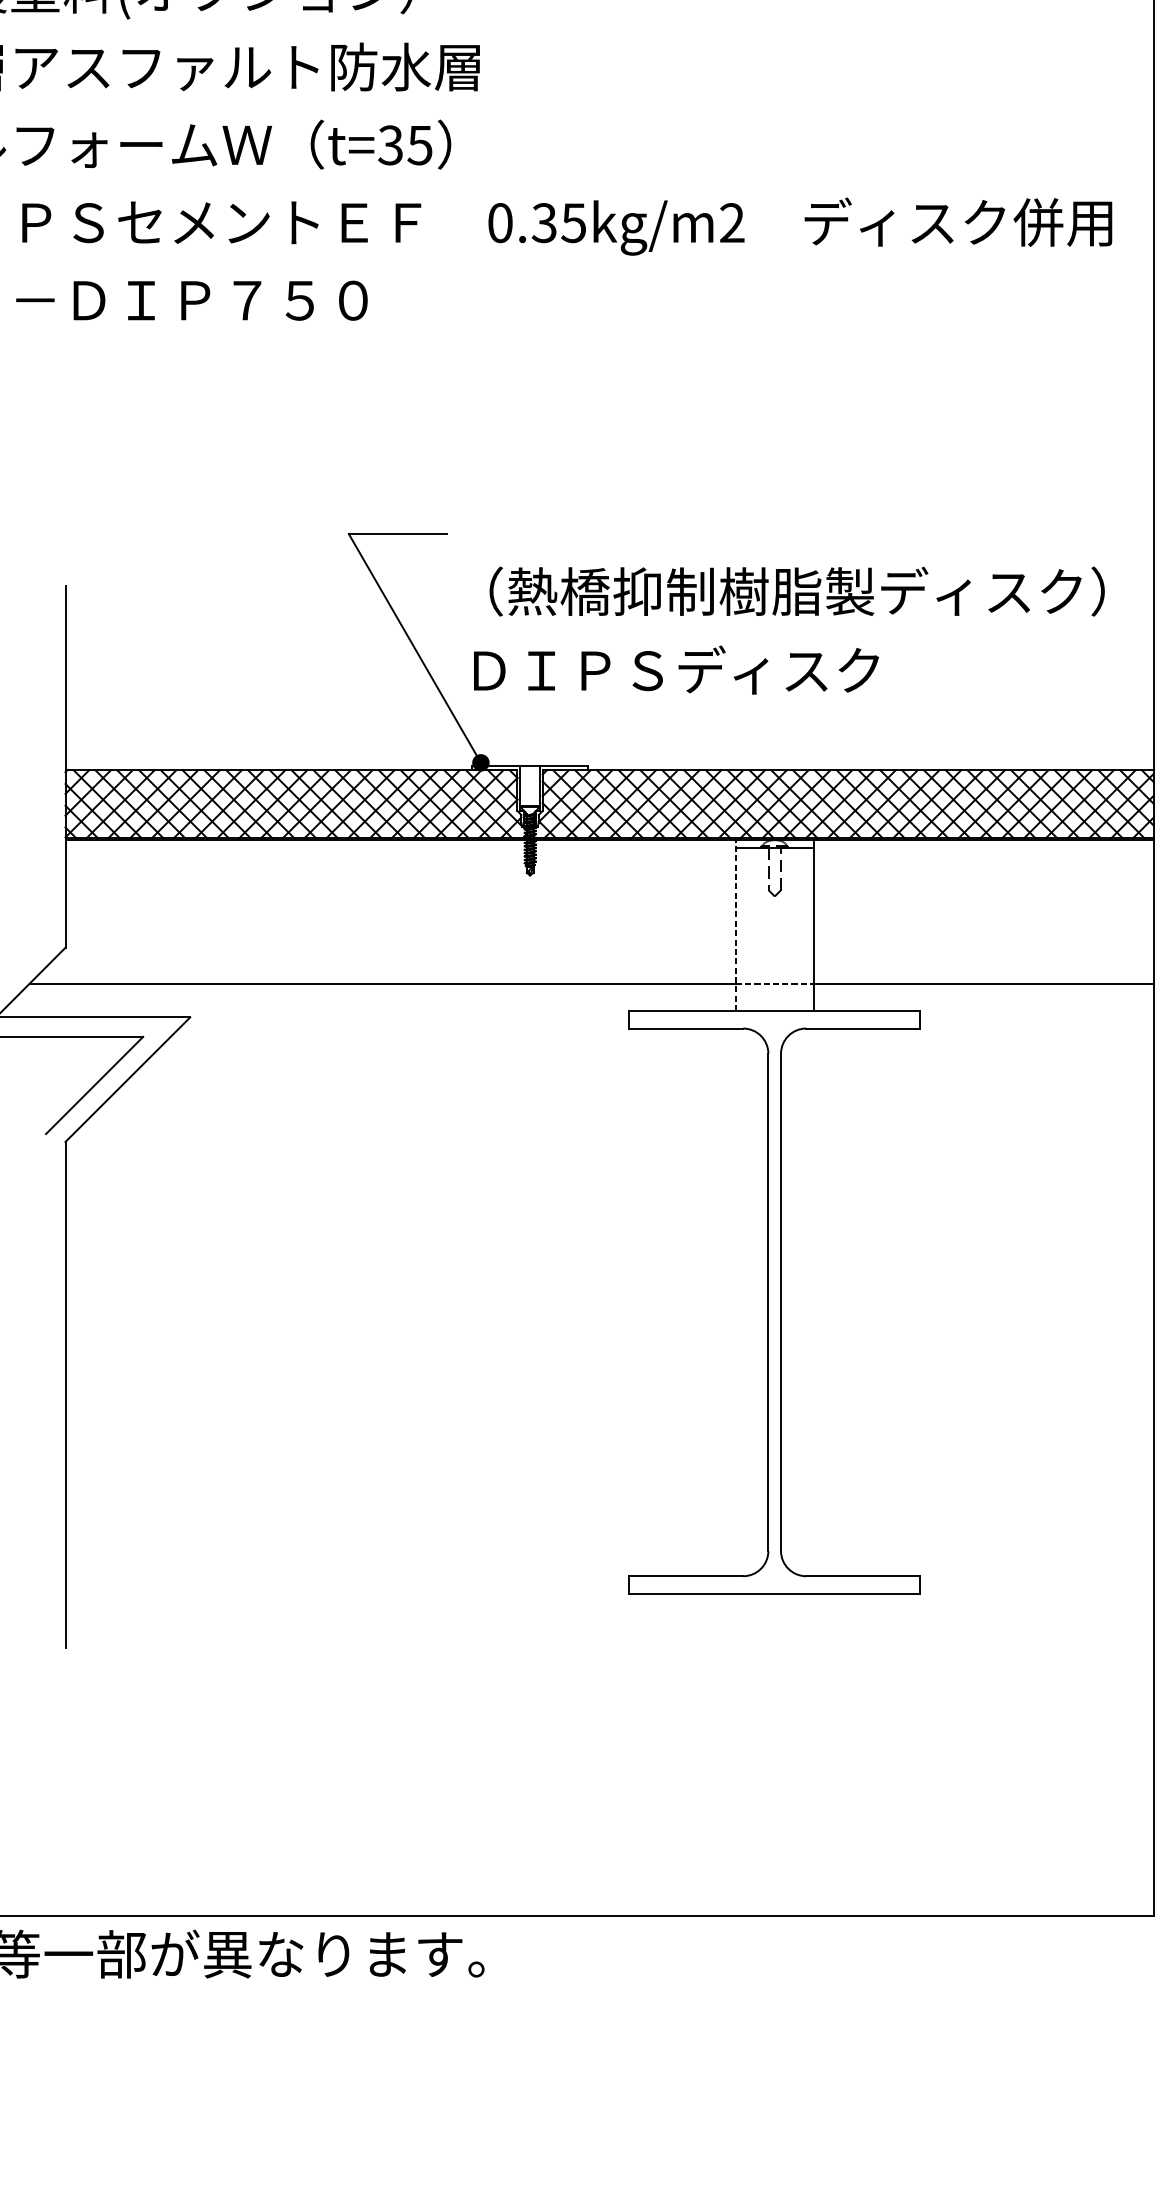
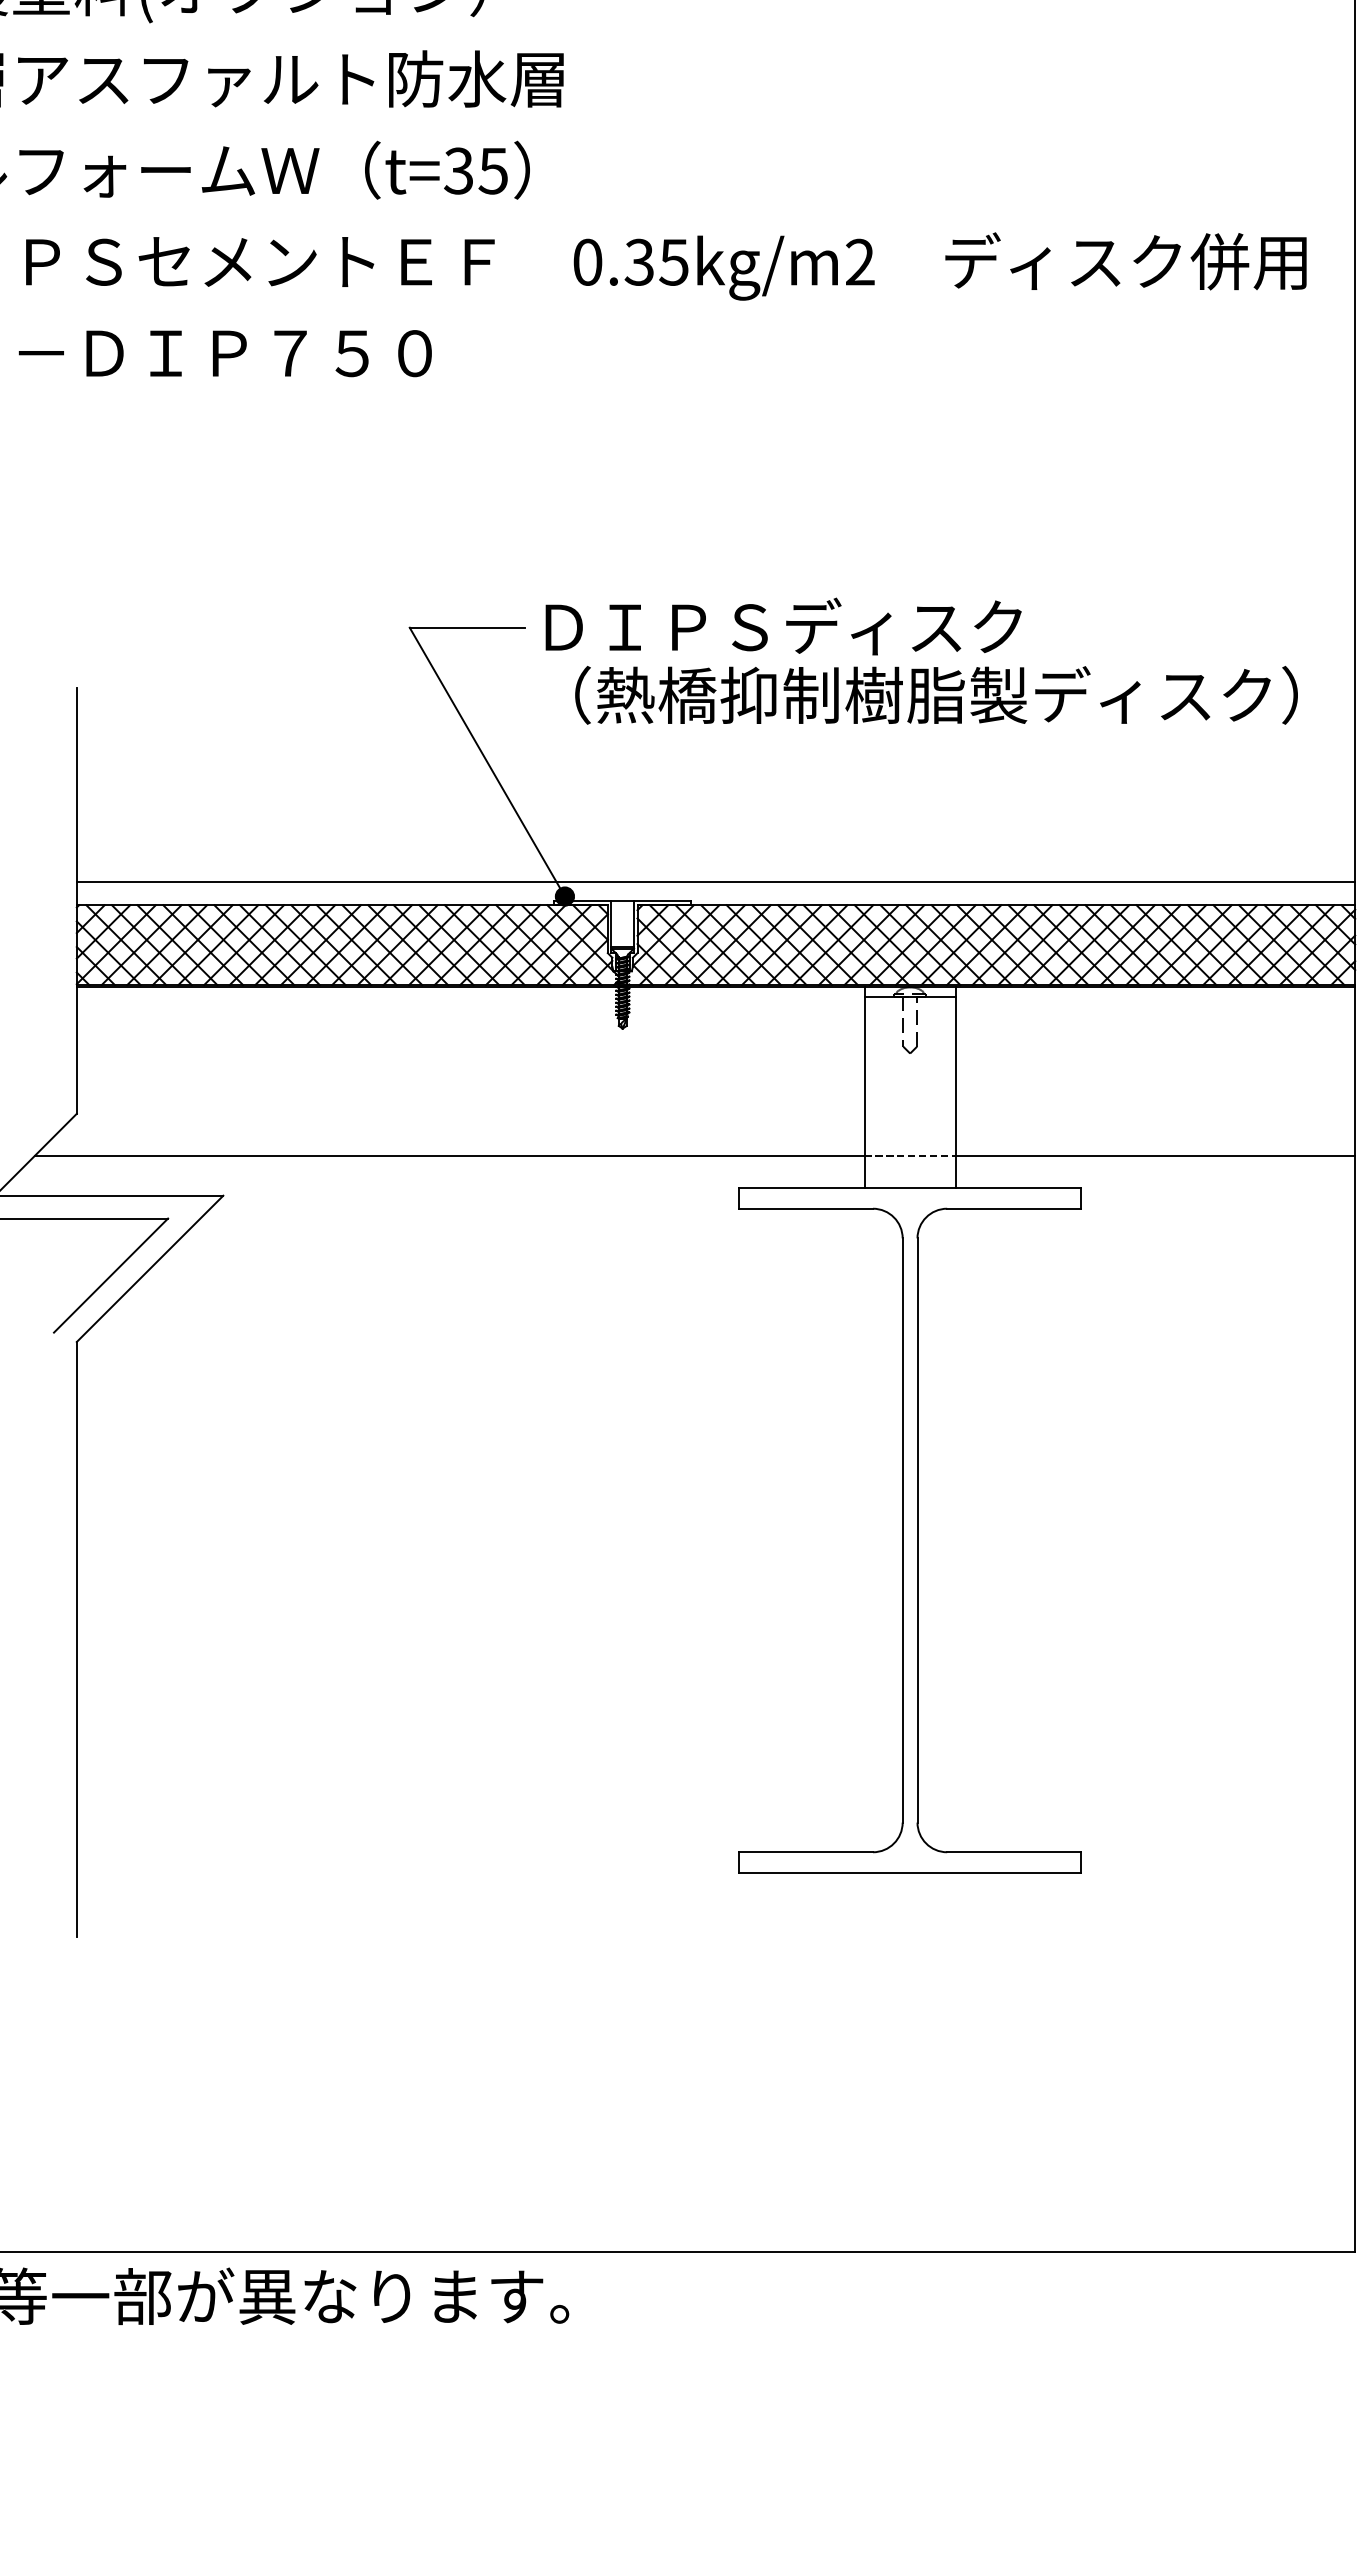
text: (676, 670) -> (783, 626), moved
line: (609, 750) -> (715, 882), added
line: (735, 925) -> (864, 1087), dashed -> solid

